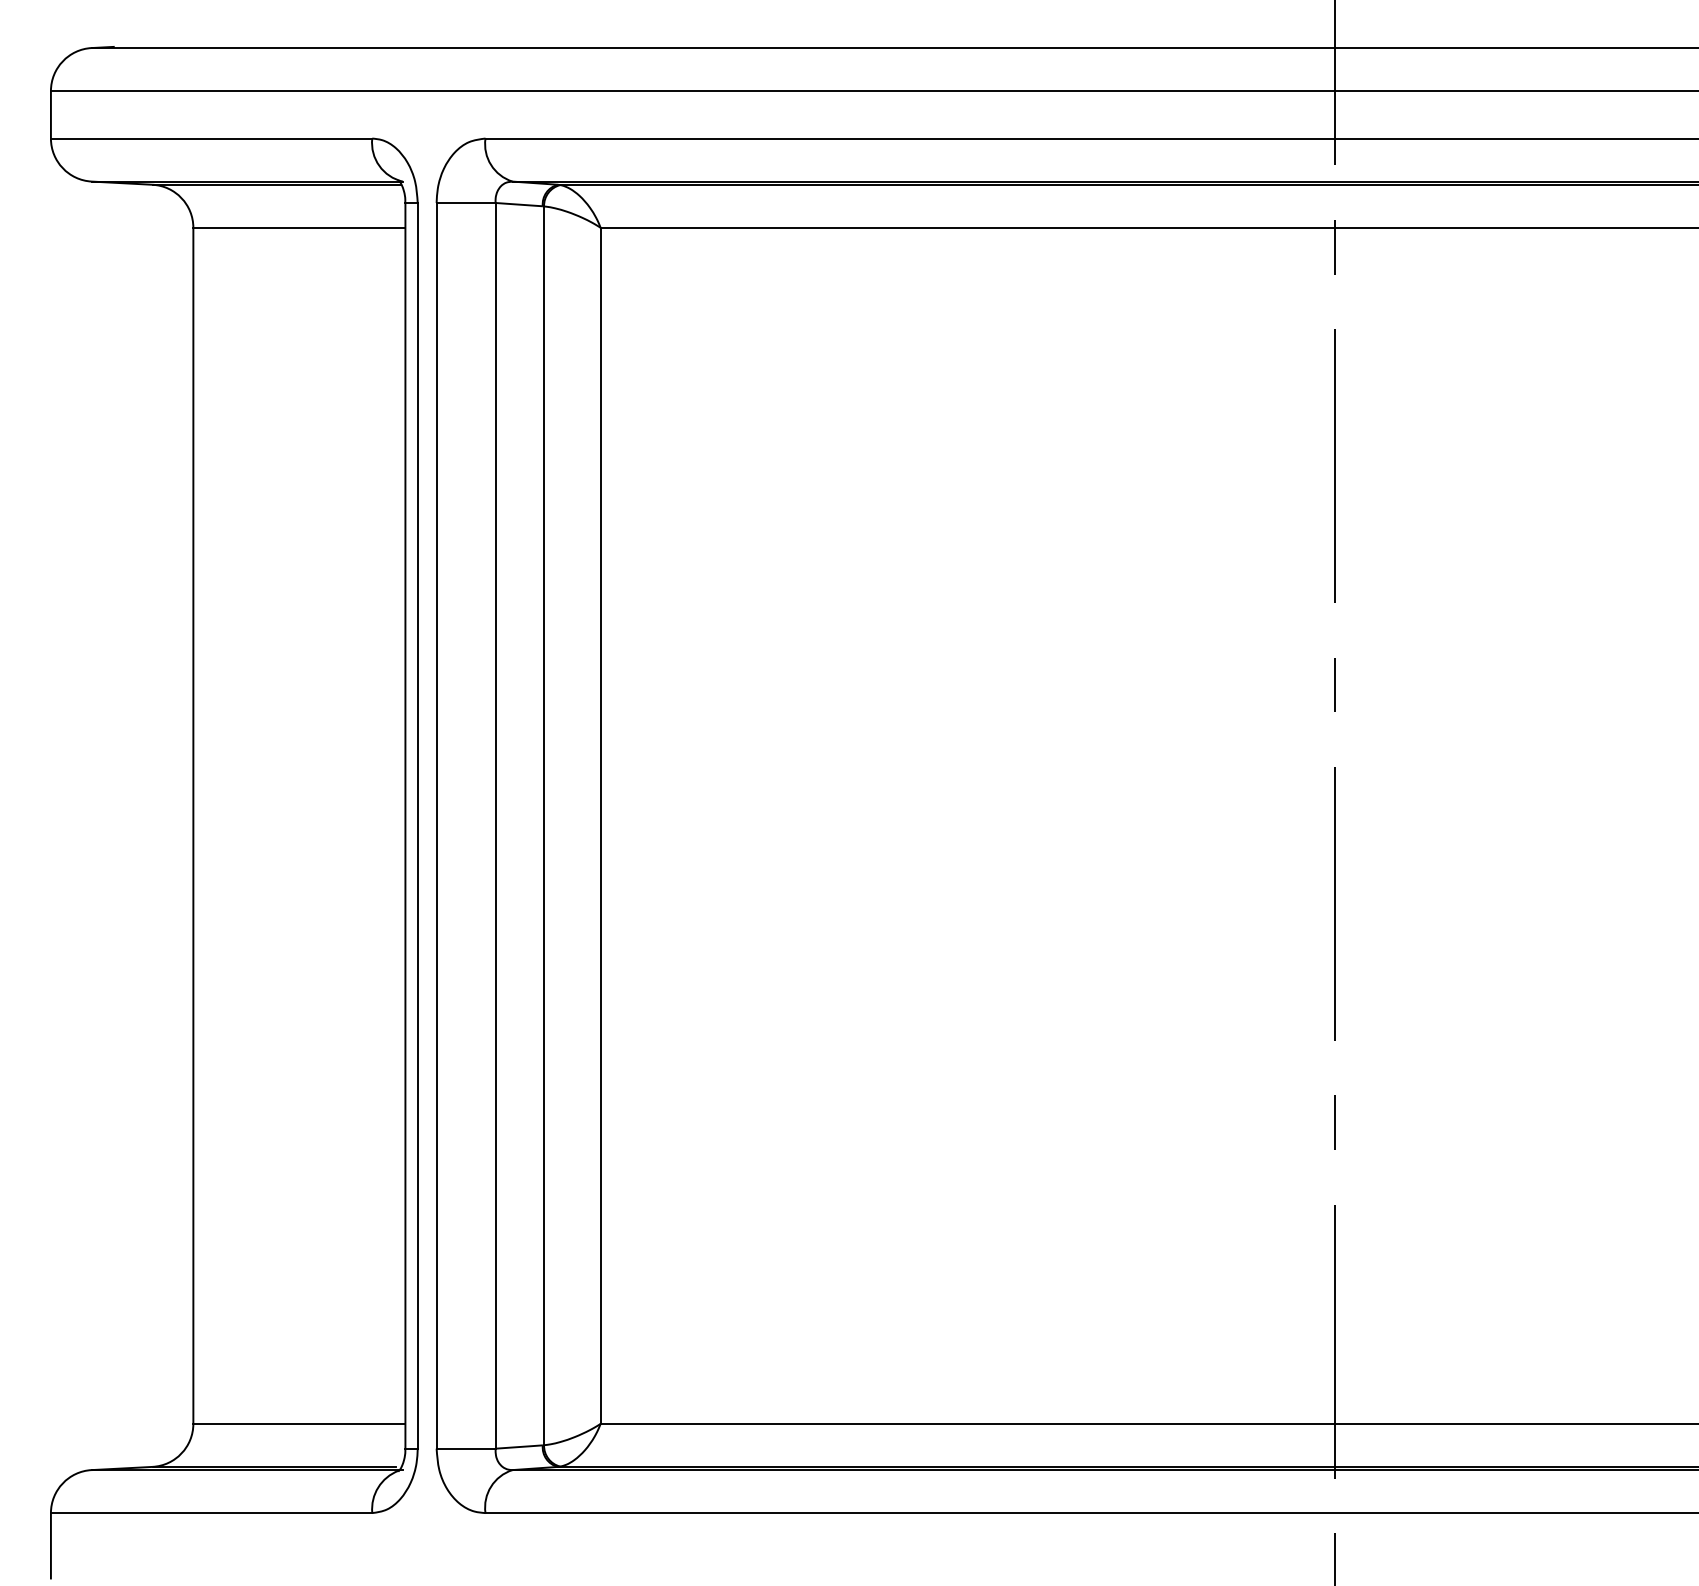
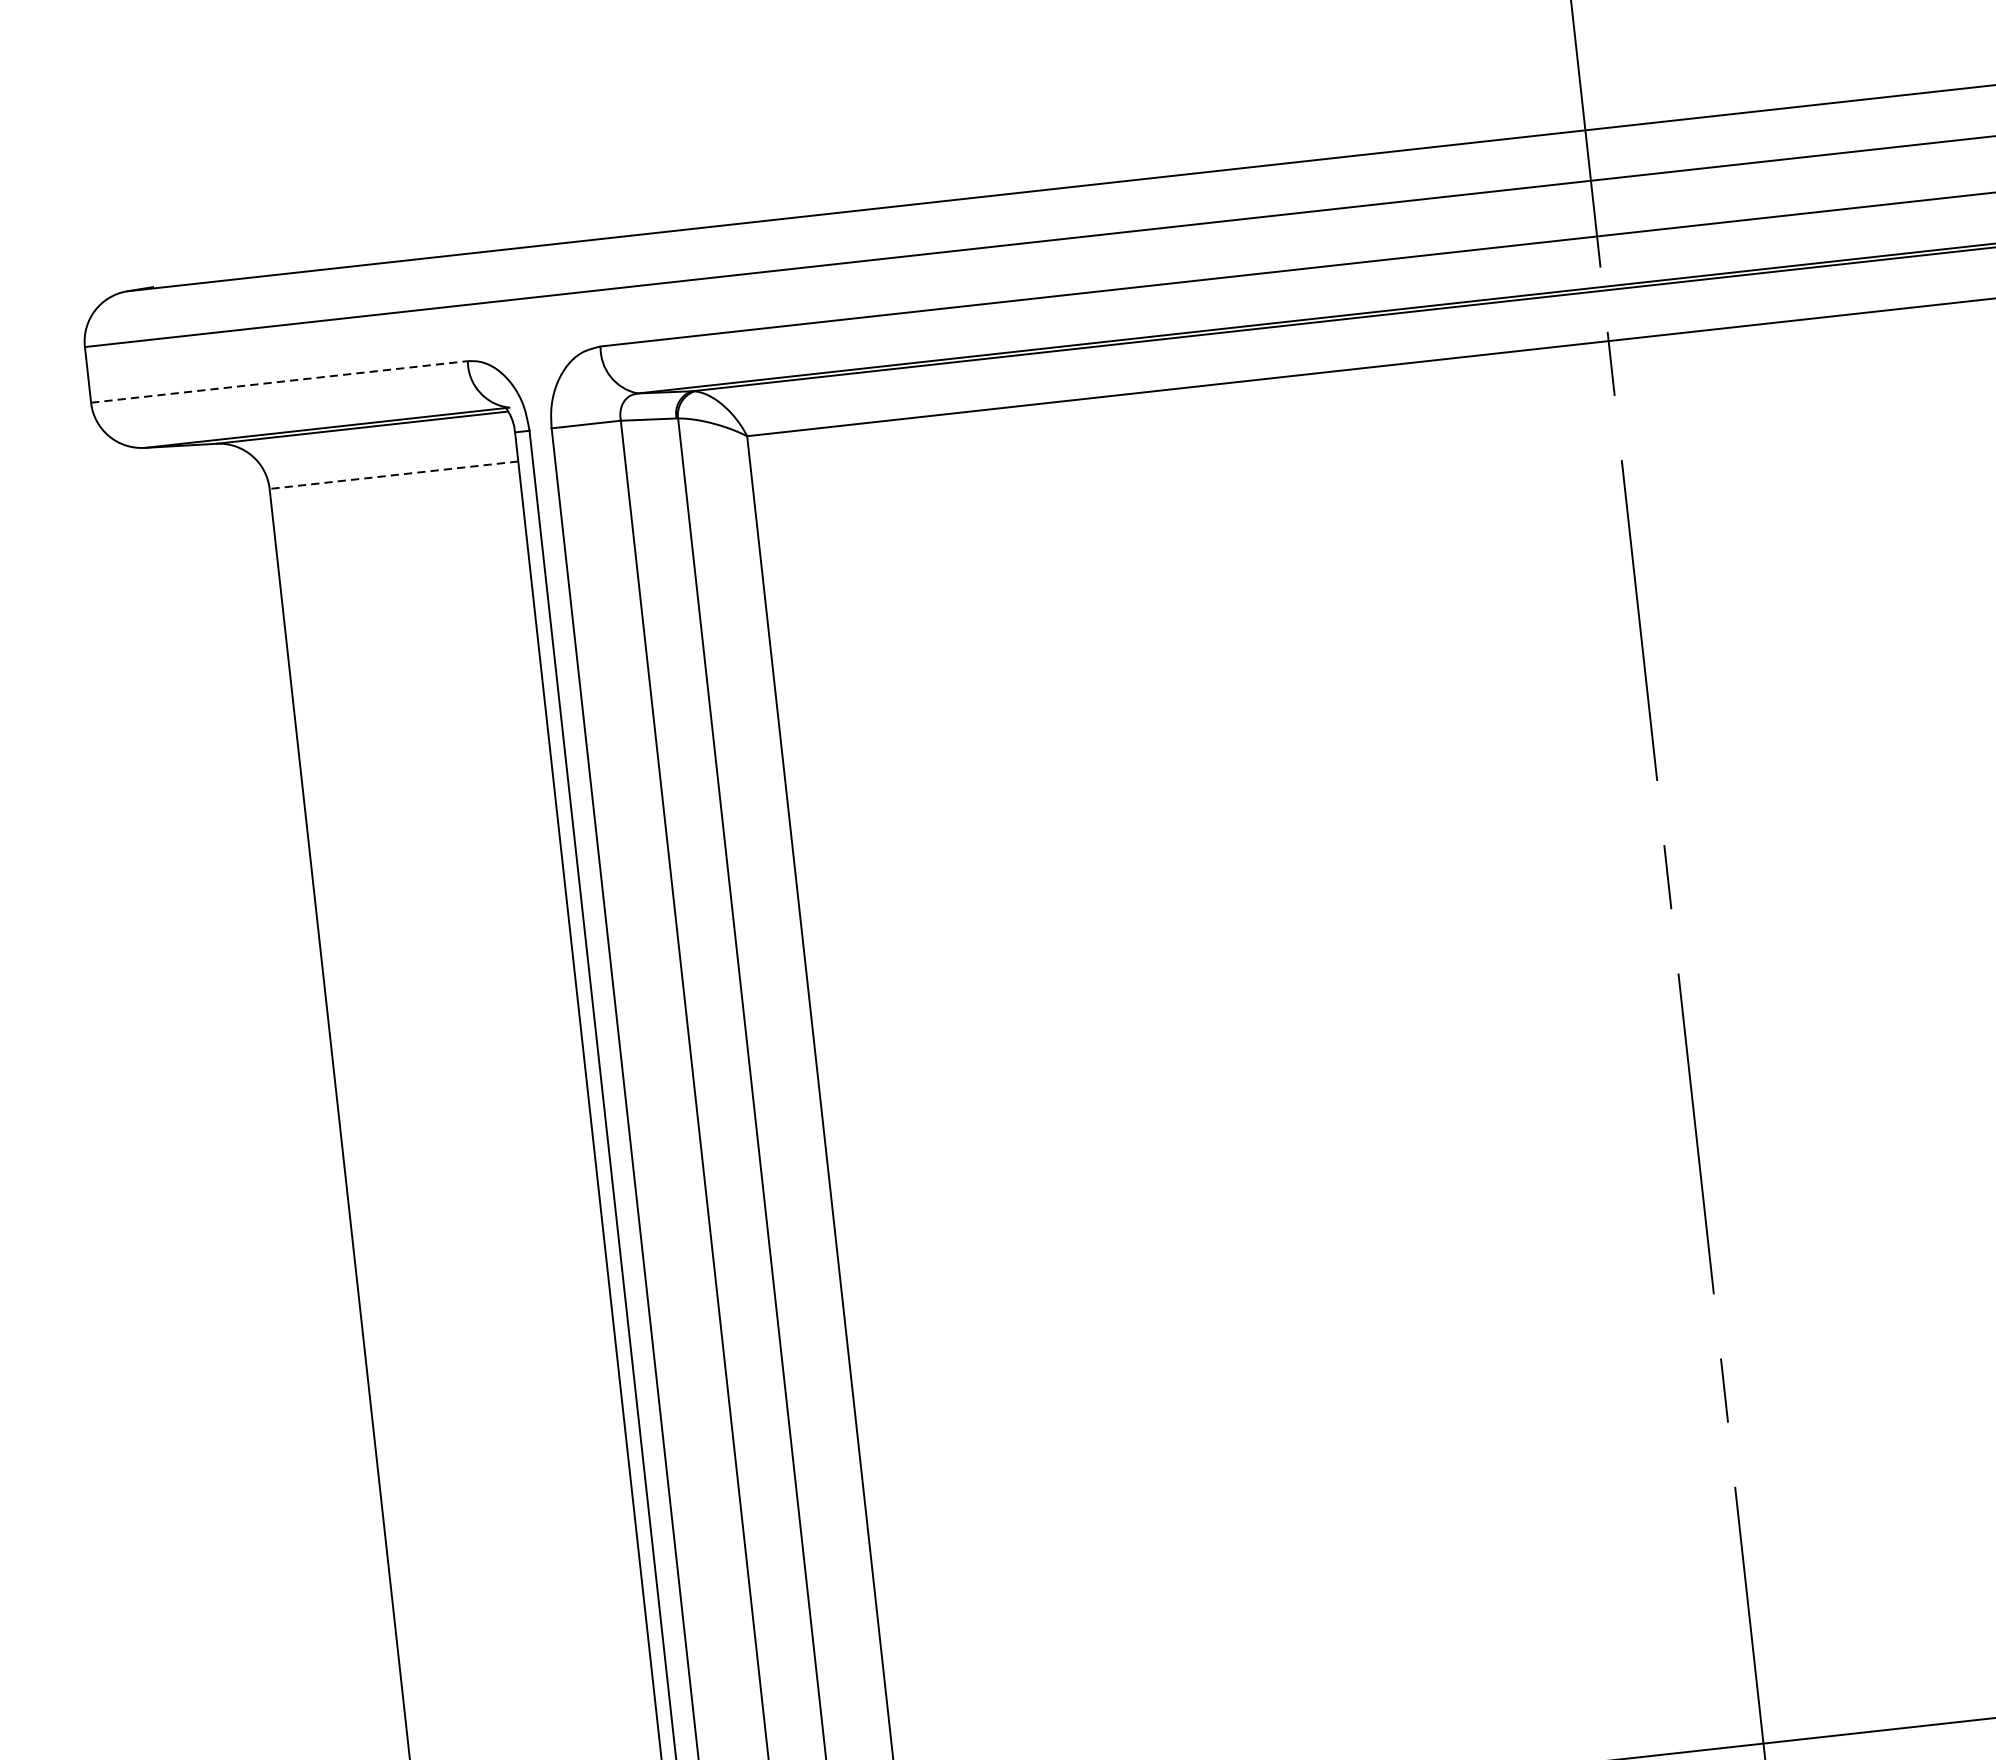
line: (211, 138) -> (279, 381), solid -> dashed
line: (298, 227) -> (392, 474), solid -> dashed

